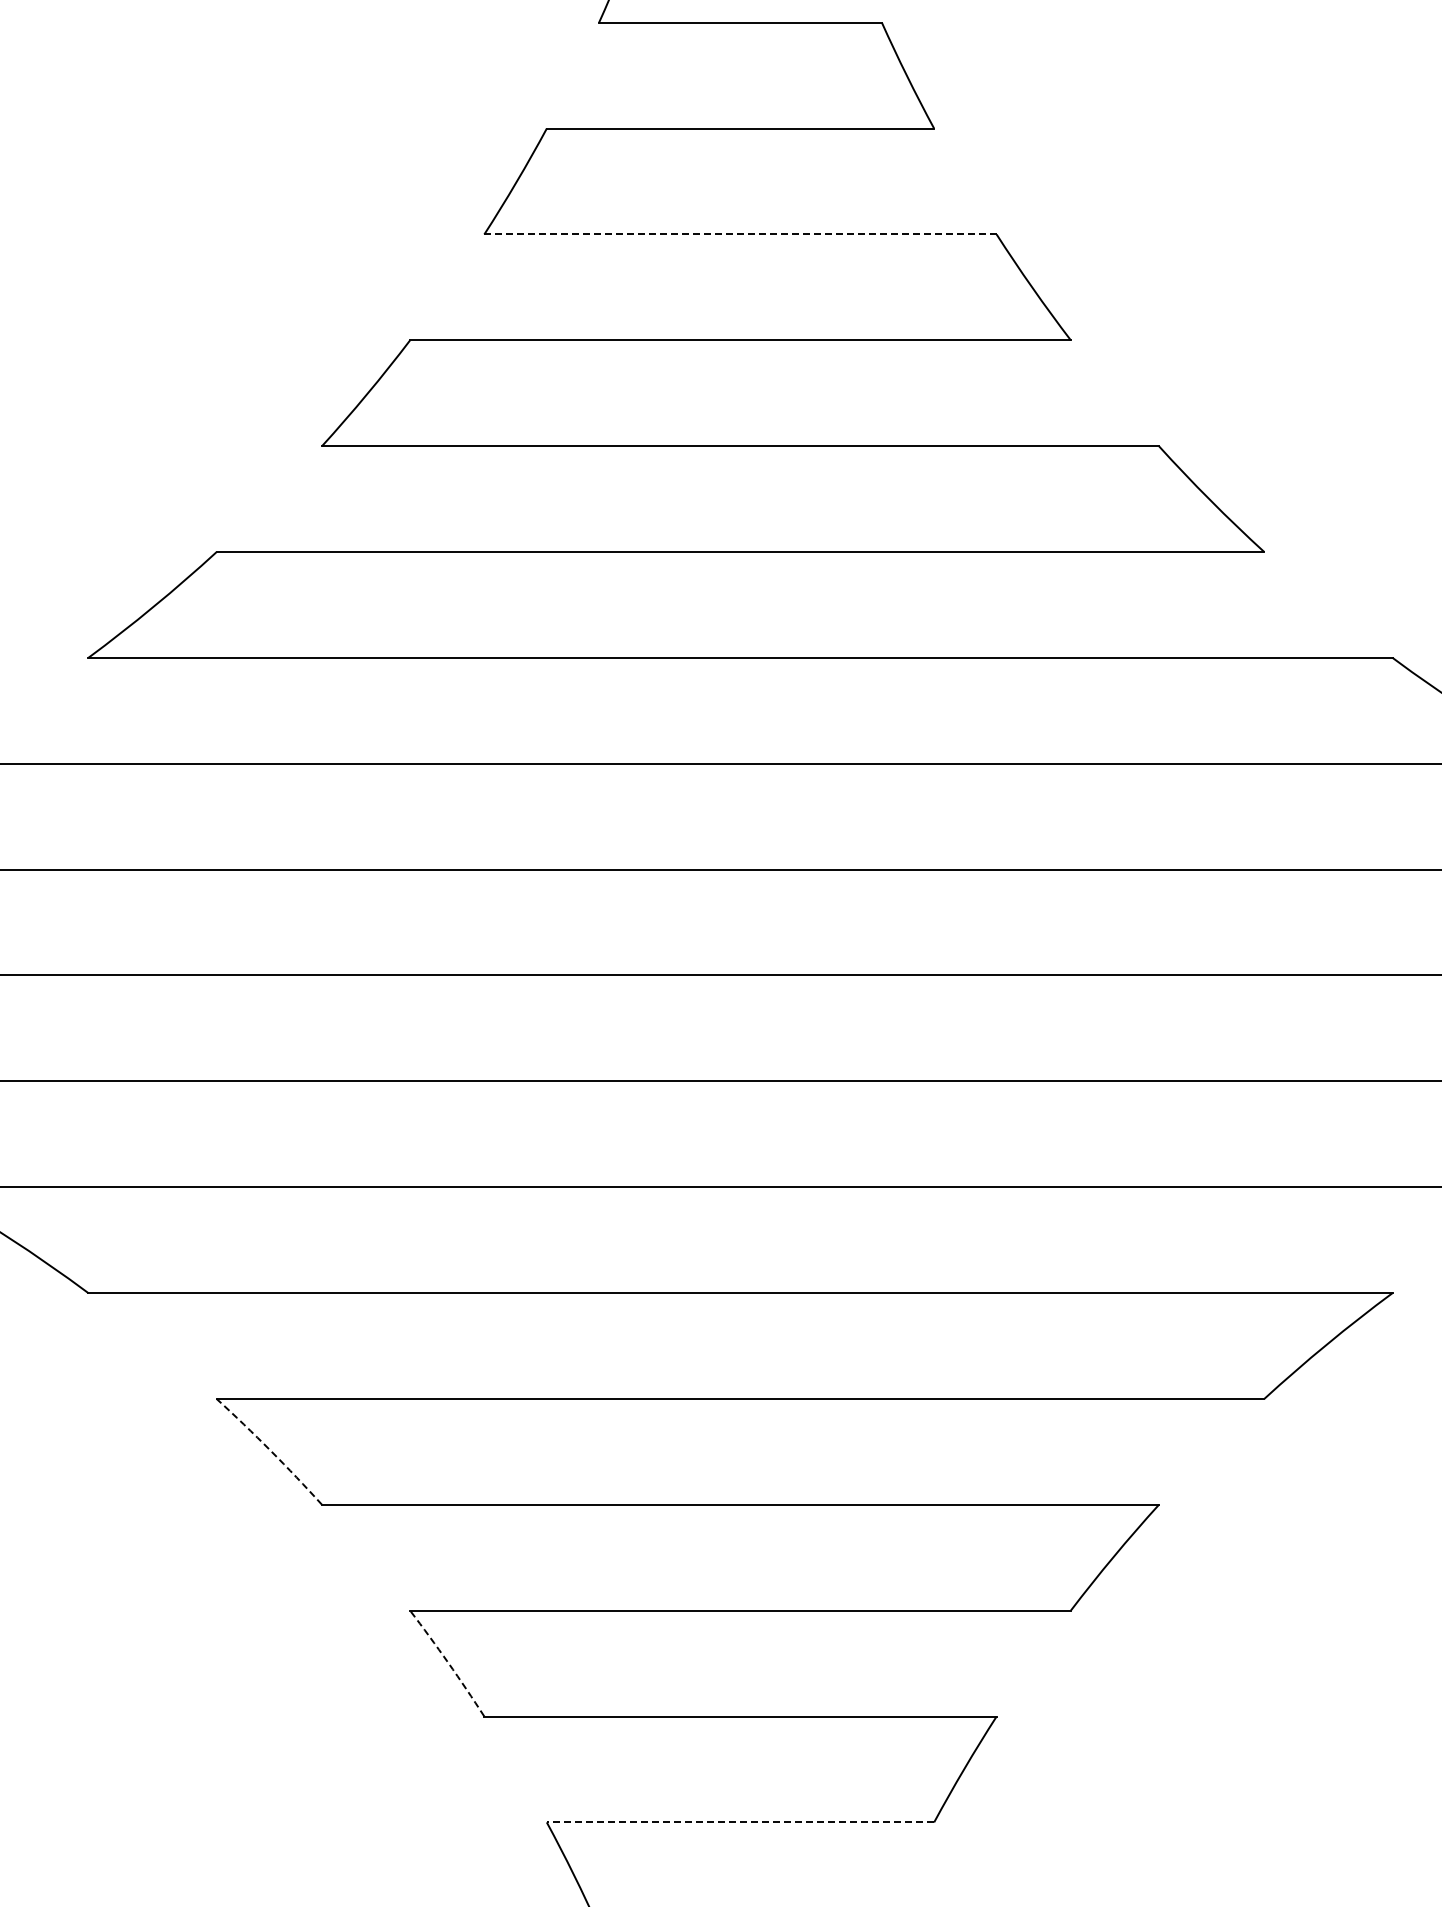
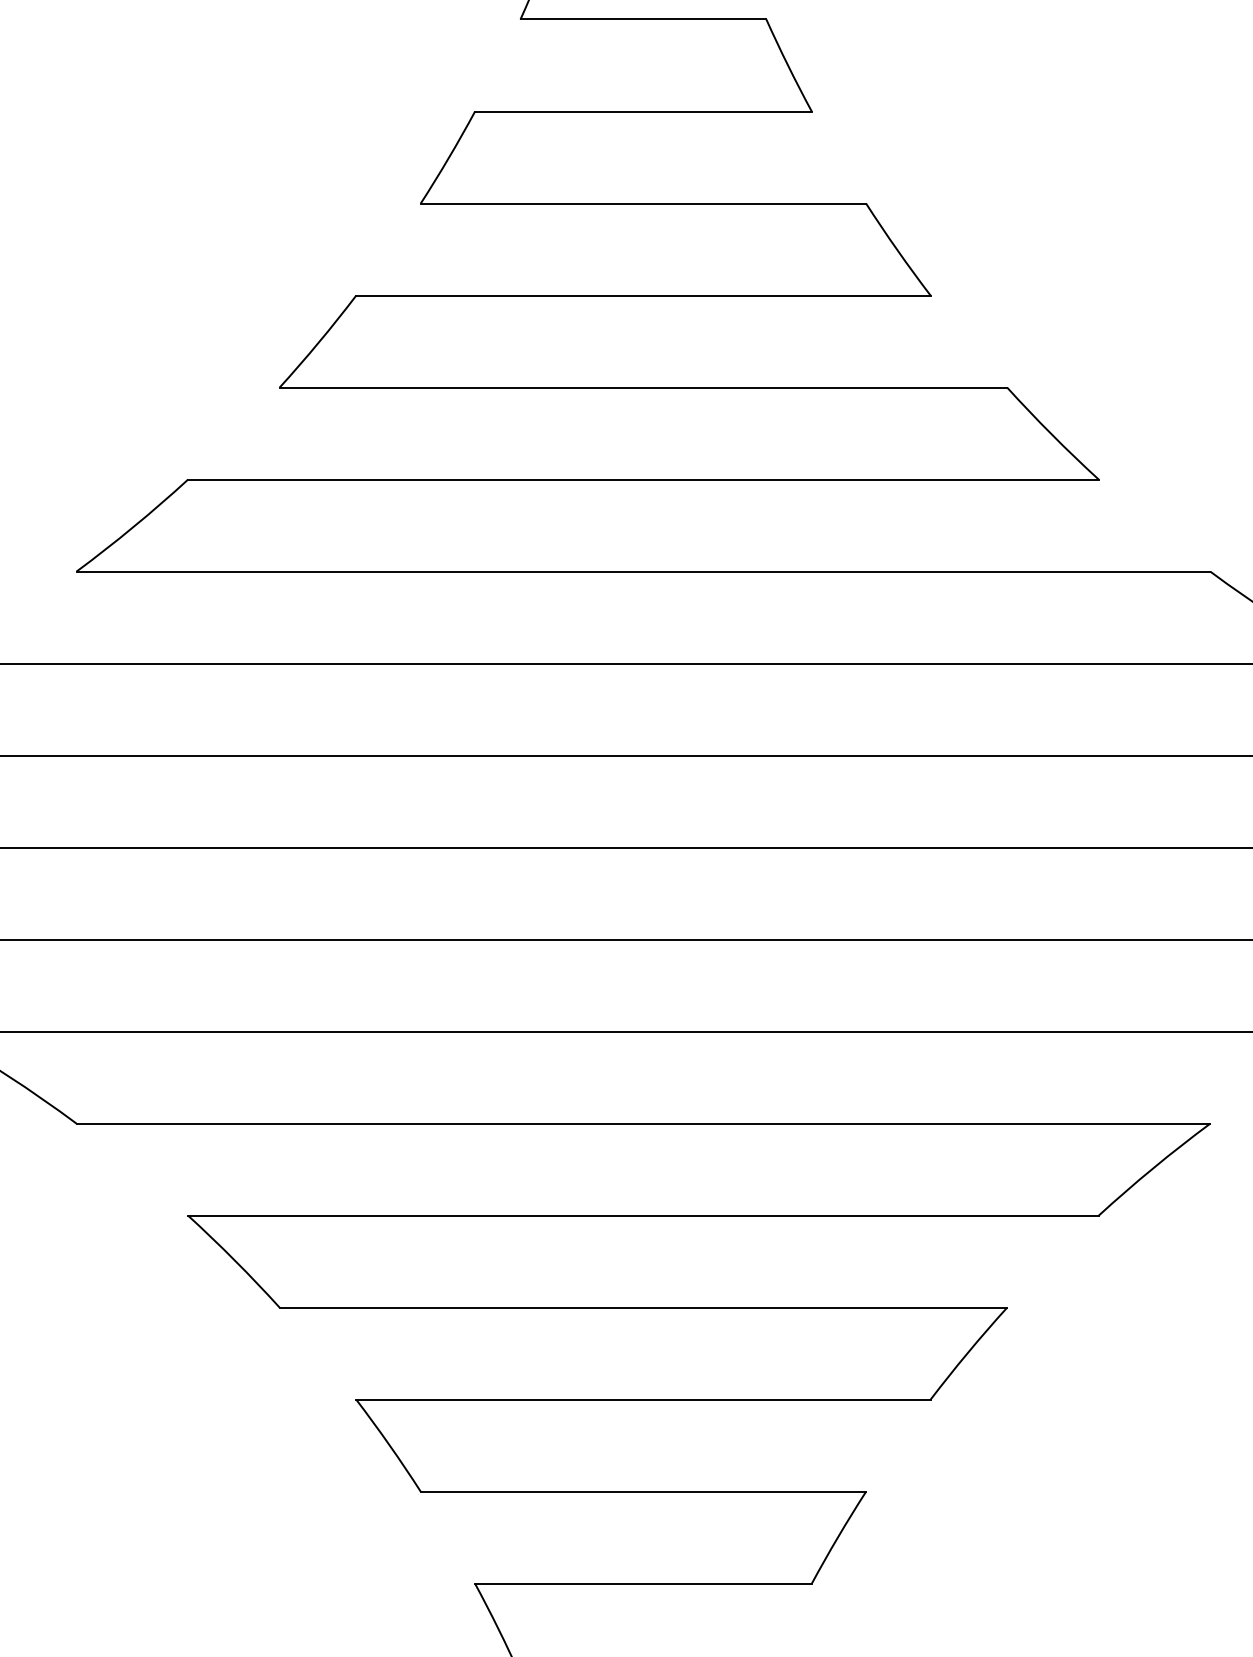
line: (740, 234) -> (643, 203), dashed -> solid
arc: (270, 1450) -> (234, 1260), dashed -> solid
arc: (448, 1662) -> (389, 1444), dashed -> solid
line: (740, 1822) -> (643, 1583), dashed -> solid

